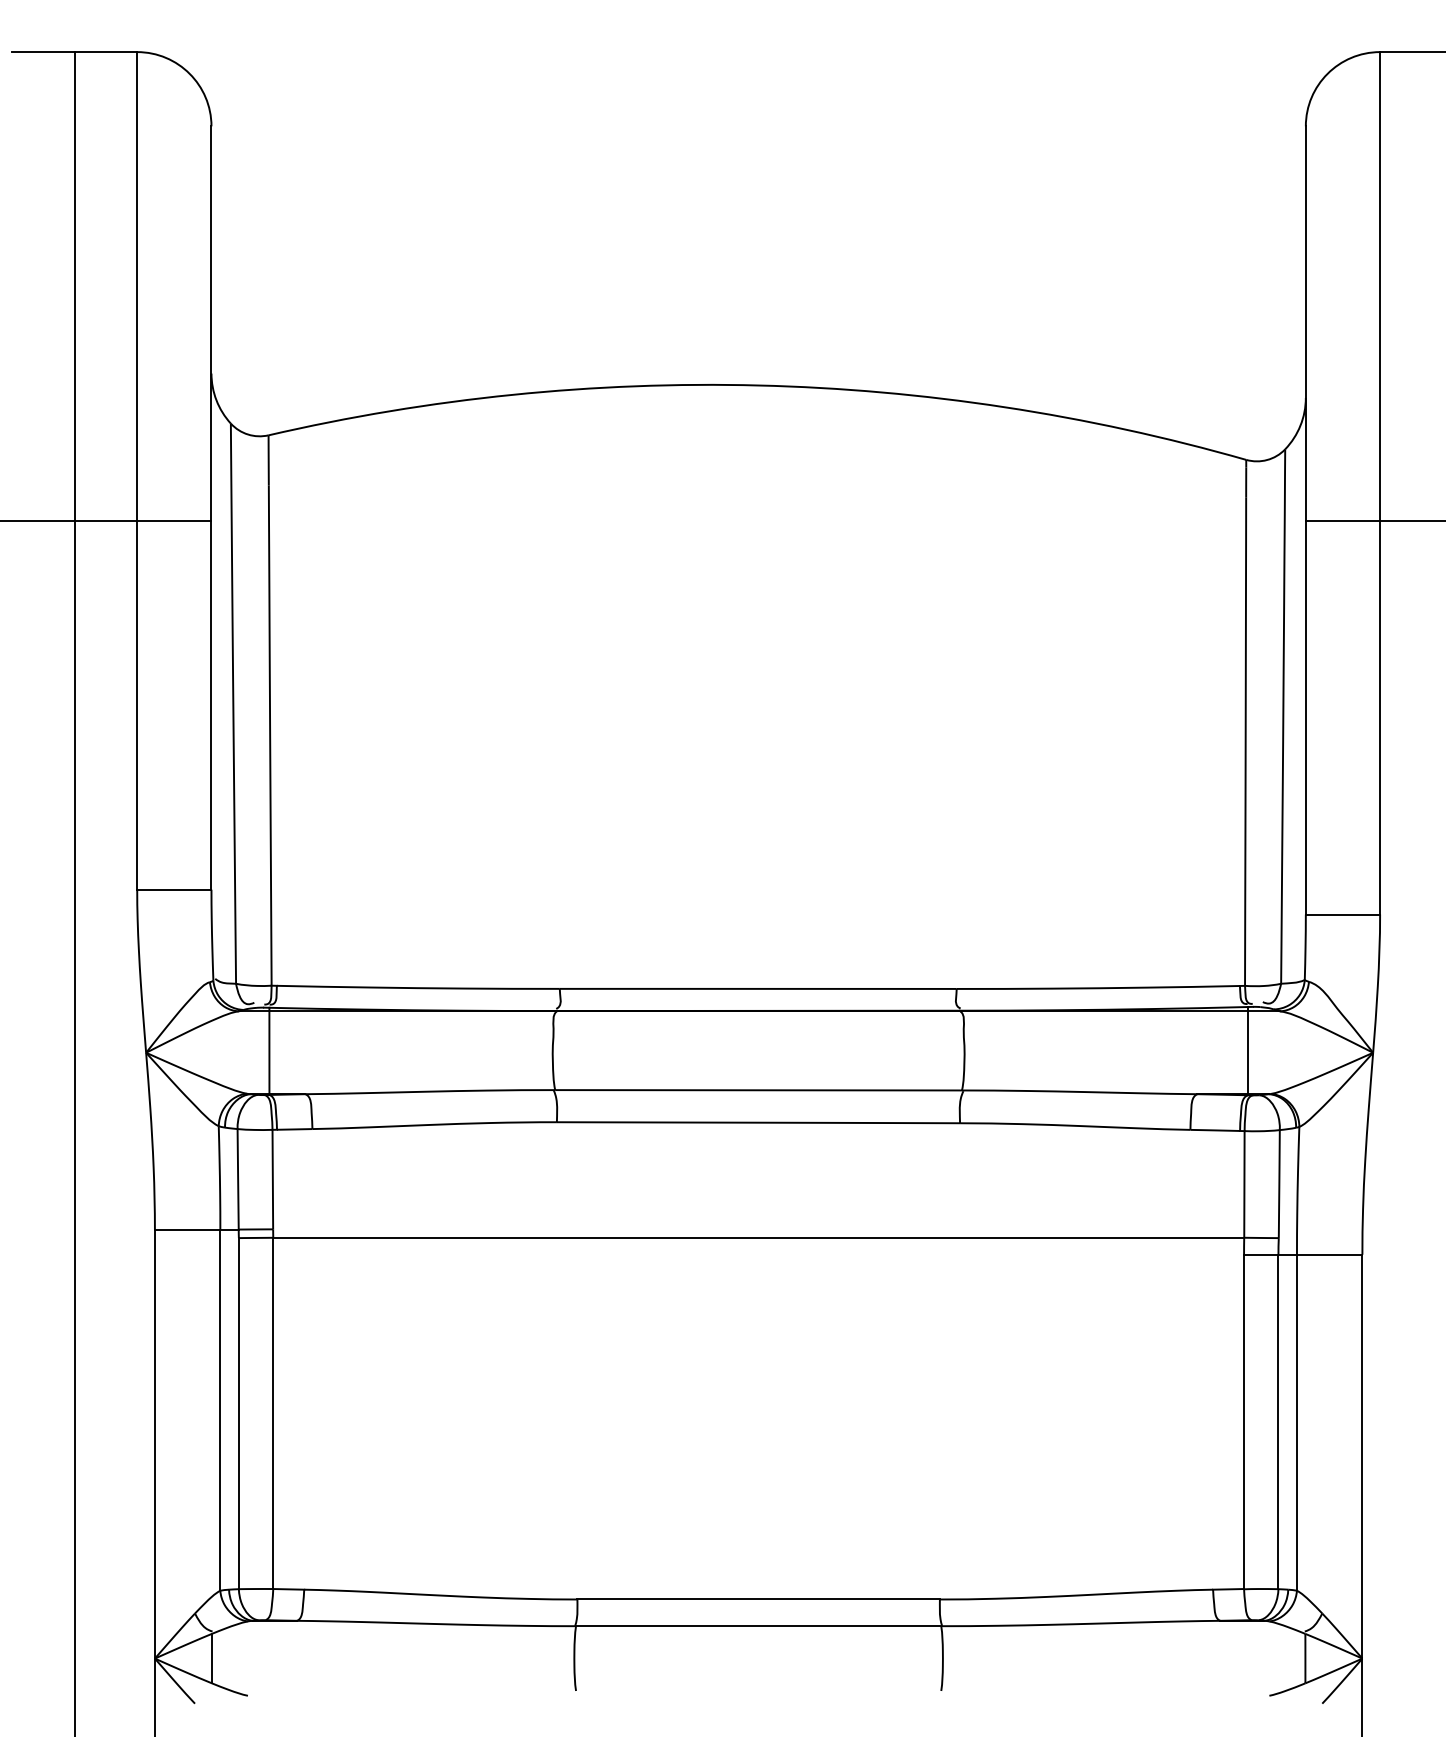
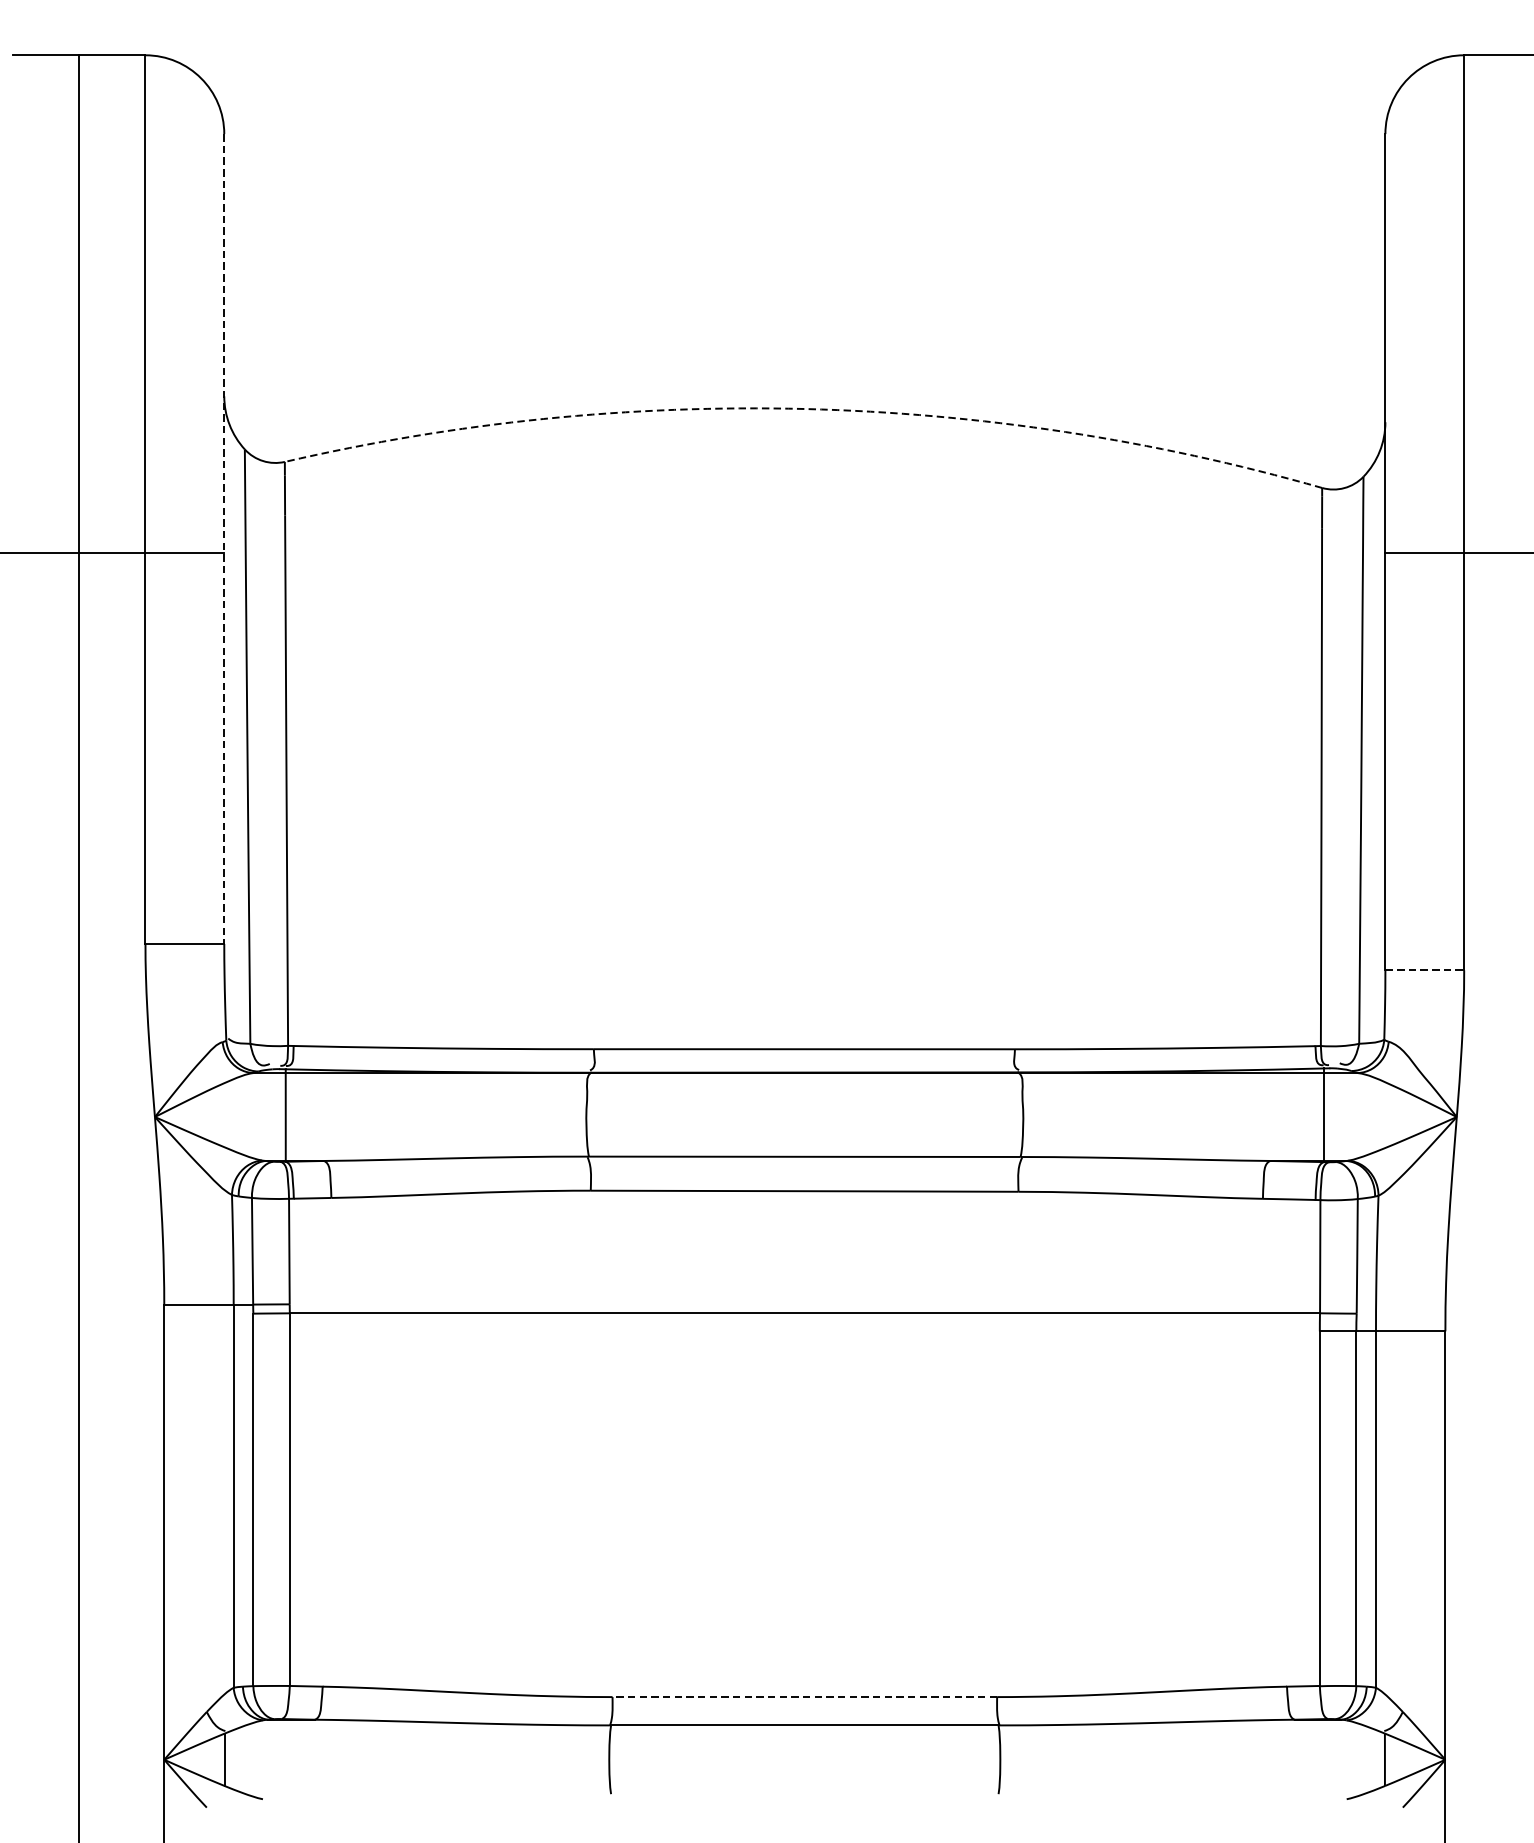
arc: (758, 385) -> (804, 409), solid -> dashed
line: (211, 508) -> (224, 539), solid -> dashed
line: (1343, 914) -> (1425, 970), solid -> dashed
line: (758, 1599) -> (804, 1697), solid -> dashed

